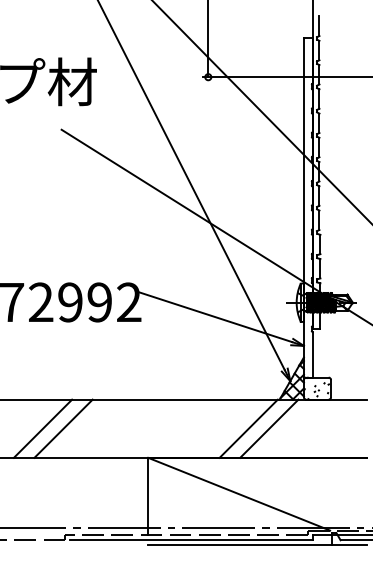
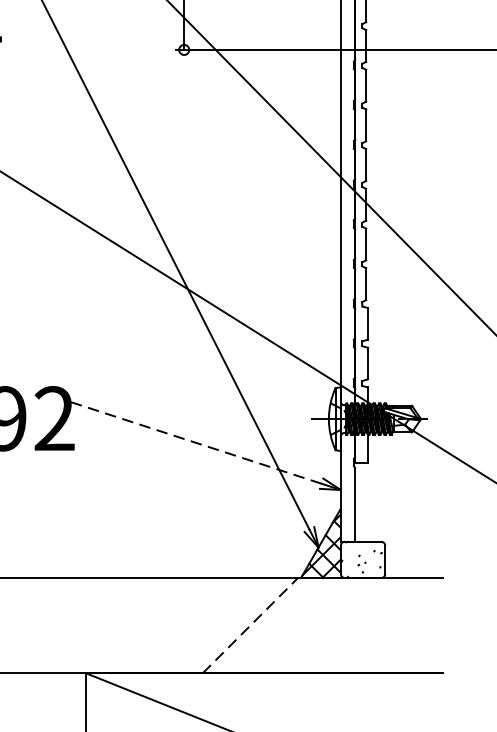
line: (214, 316) -> (194, 441), solid -> dashed
line: (249, 428) -> (251, 625), solid -> dashed
line: (269, 428) -> (284, 625), removed

